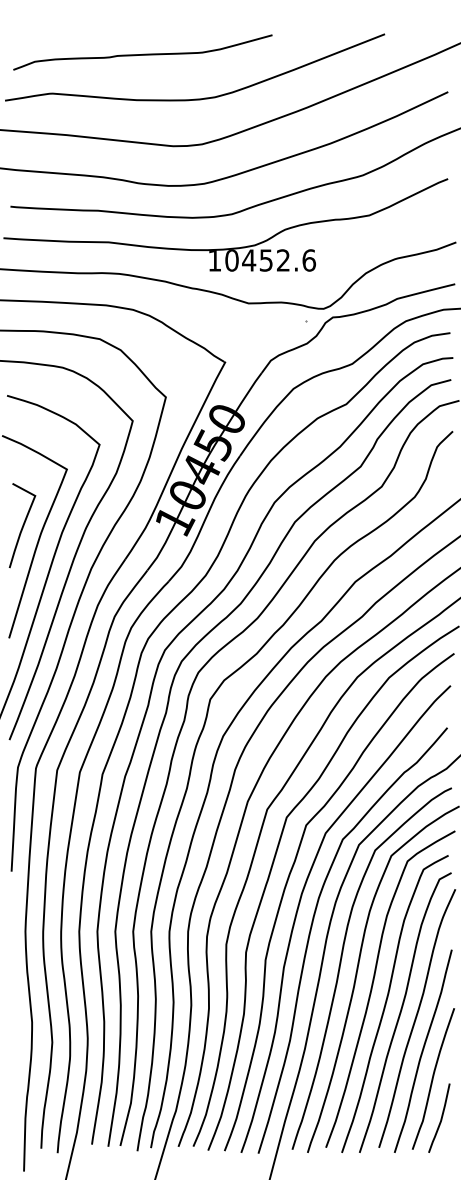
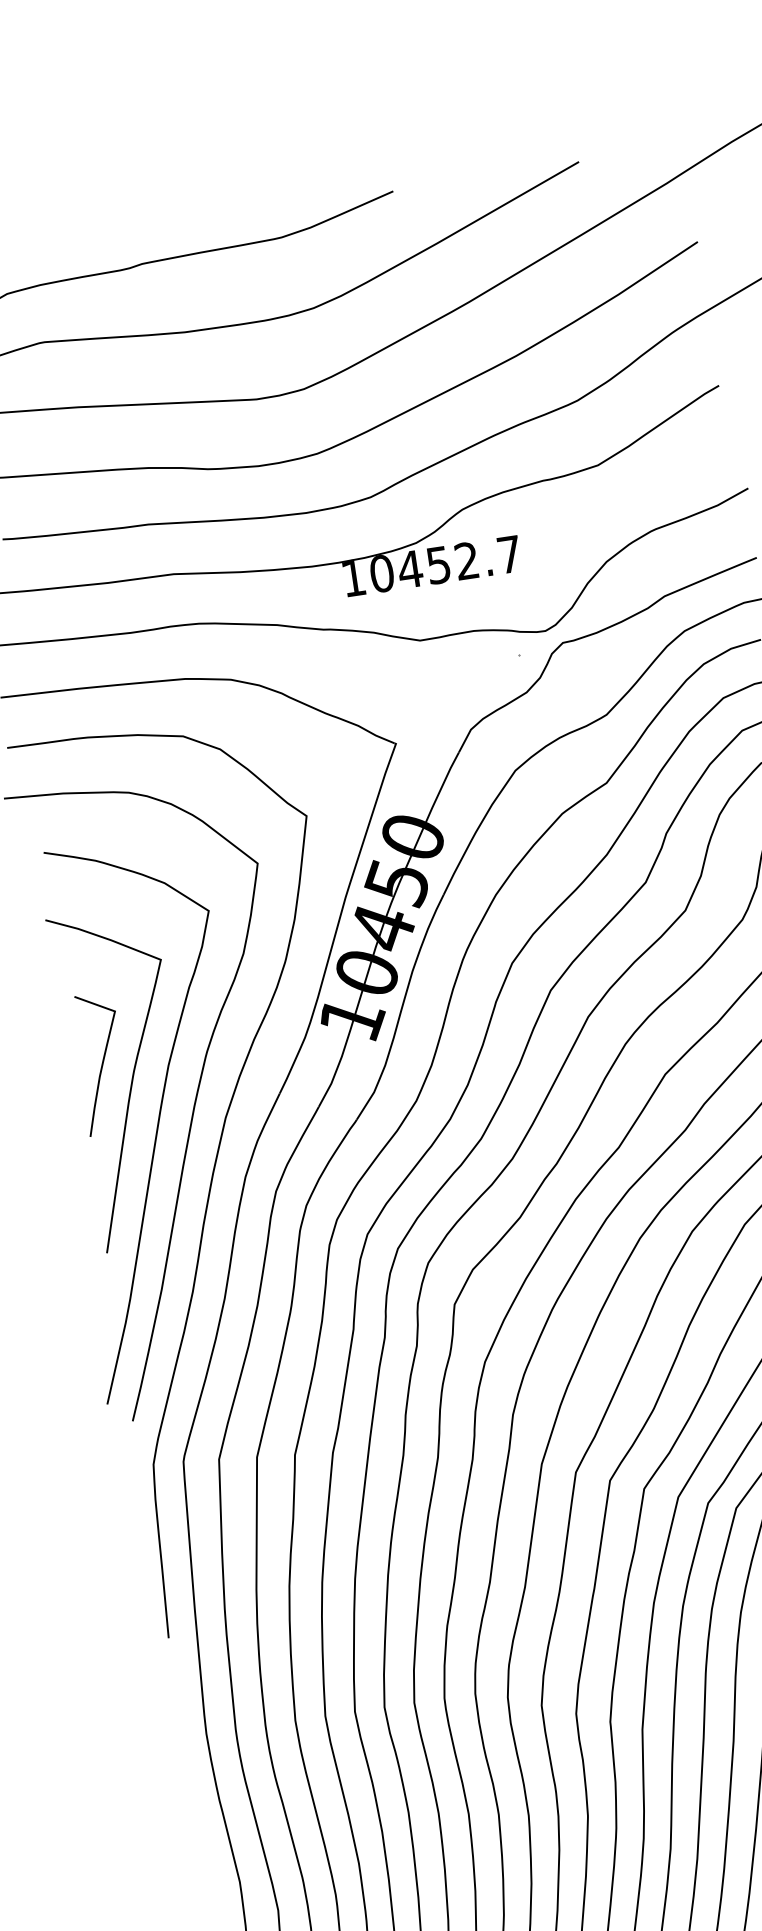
text: (309, 260) -> (510, 554), 10452.6 -> 10452.7

